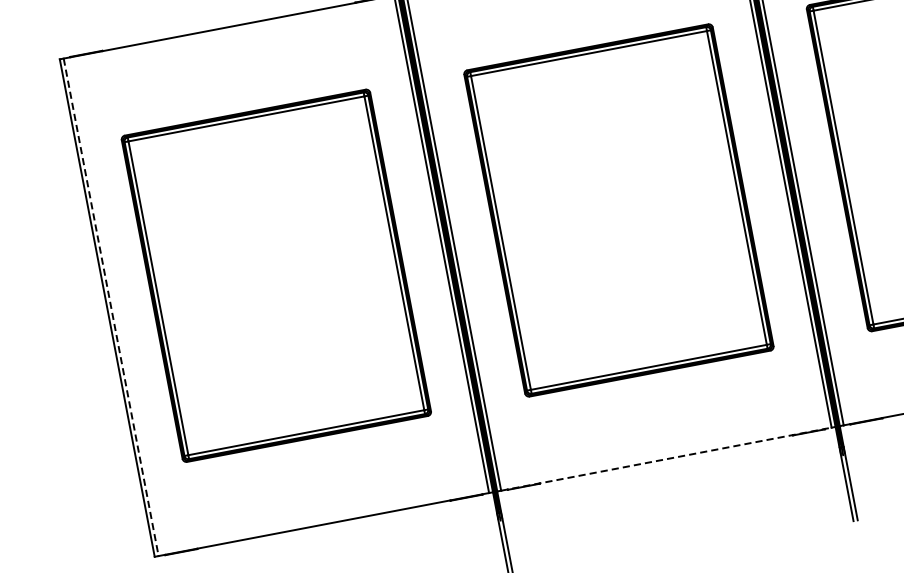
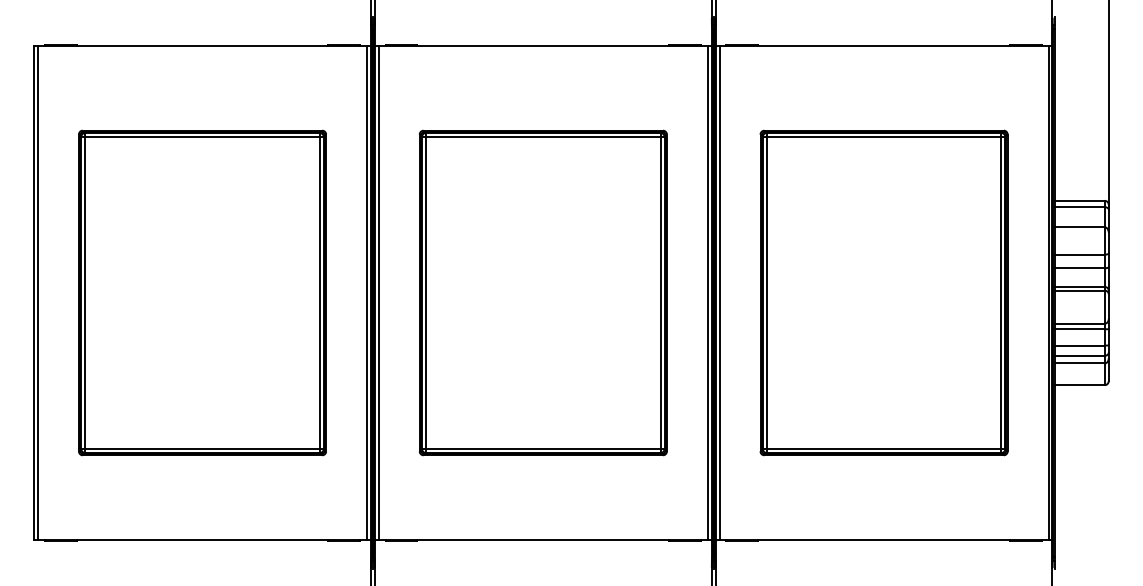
line: (111, 307) -> (38, 293), dashed -> solid
line: (666, 459) -> (543, 540), dashed -> solid

